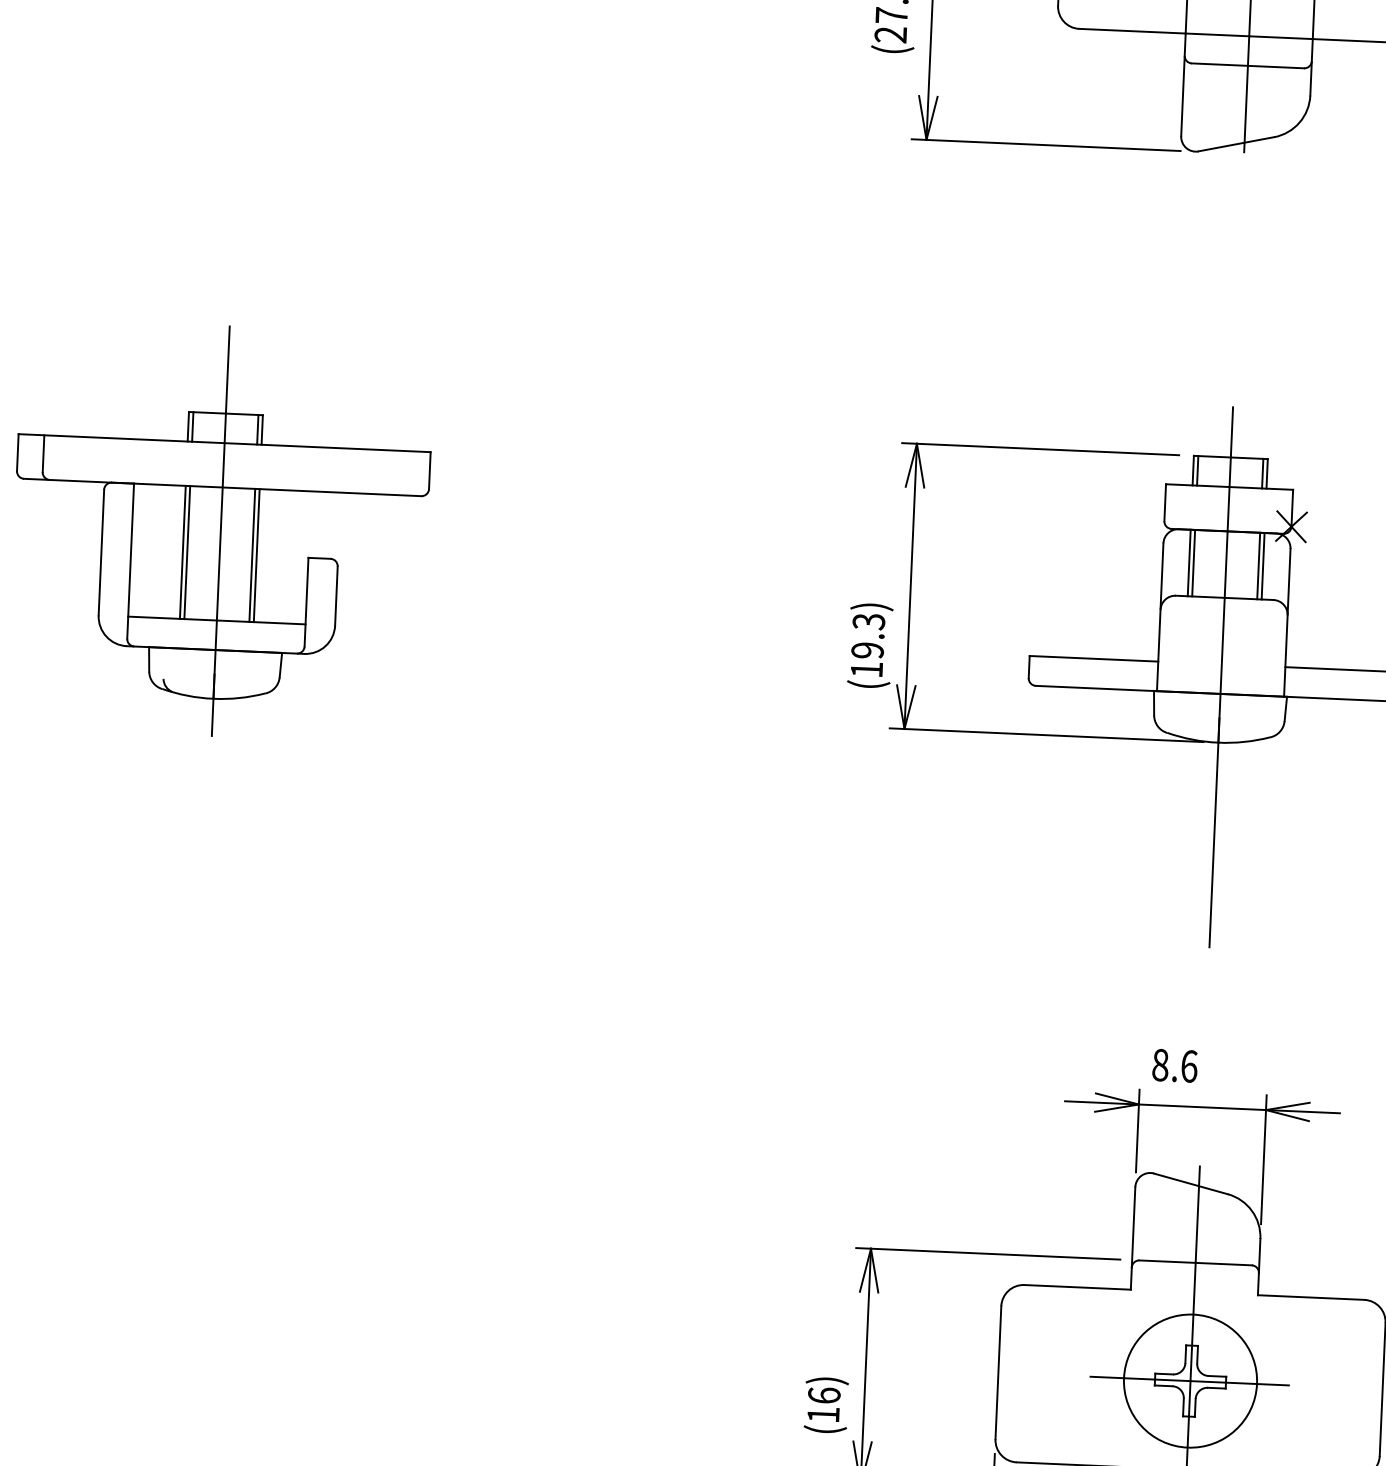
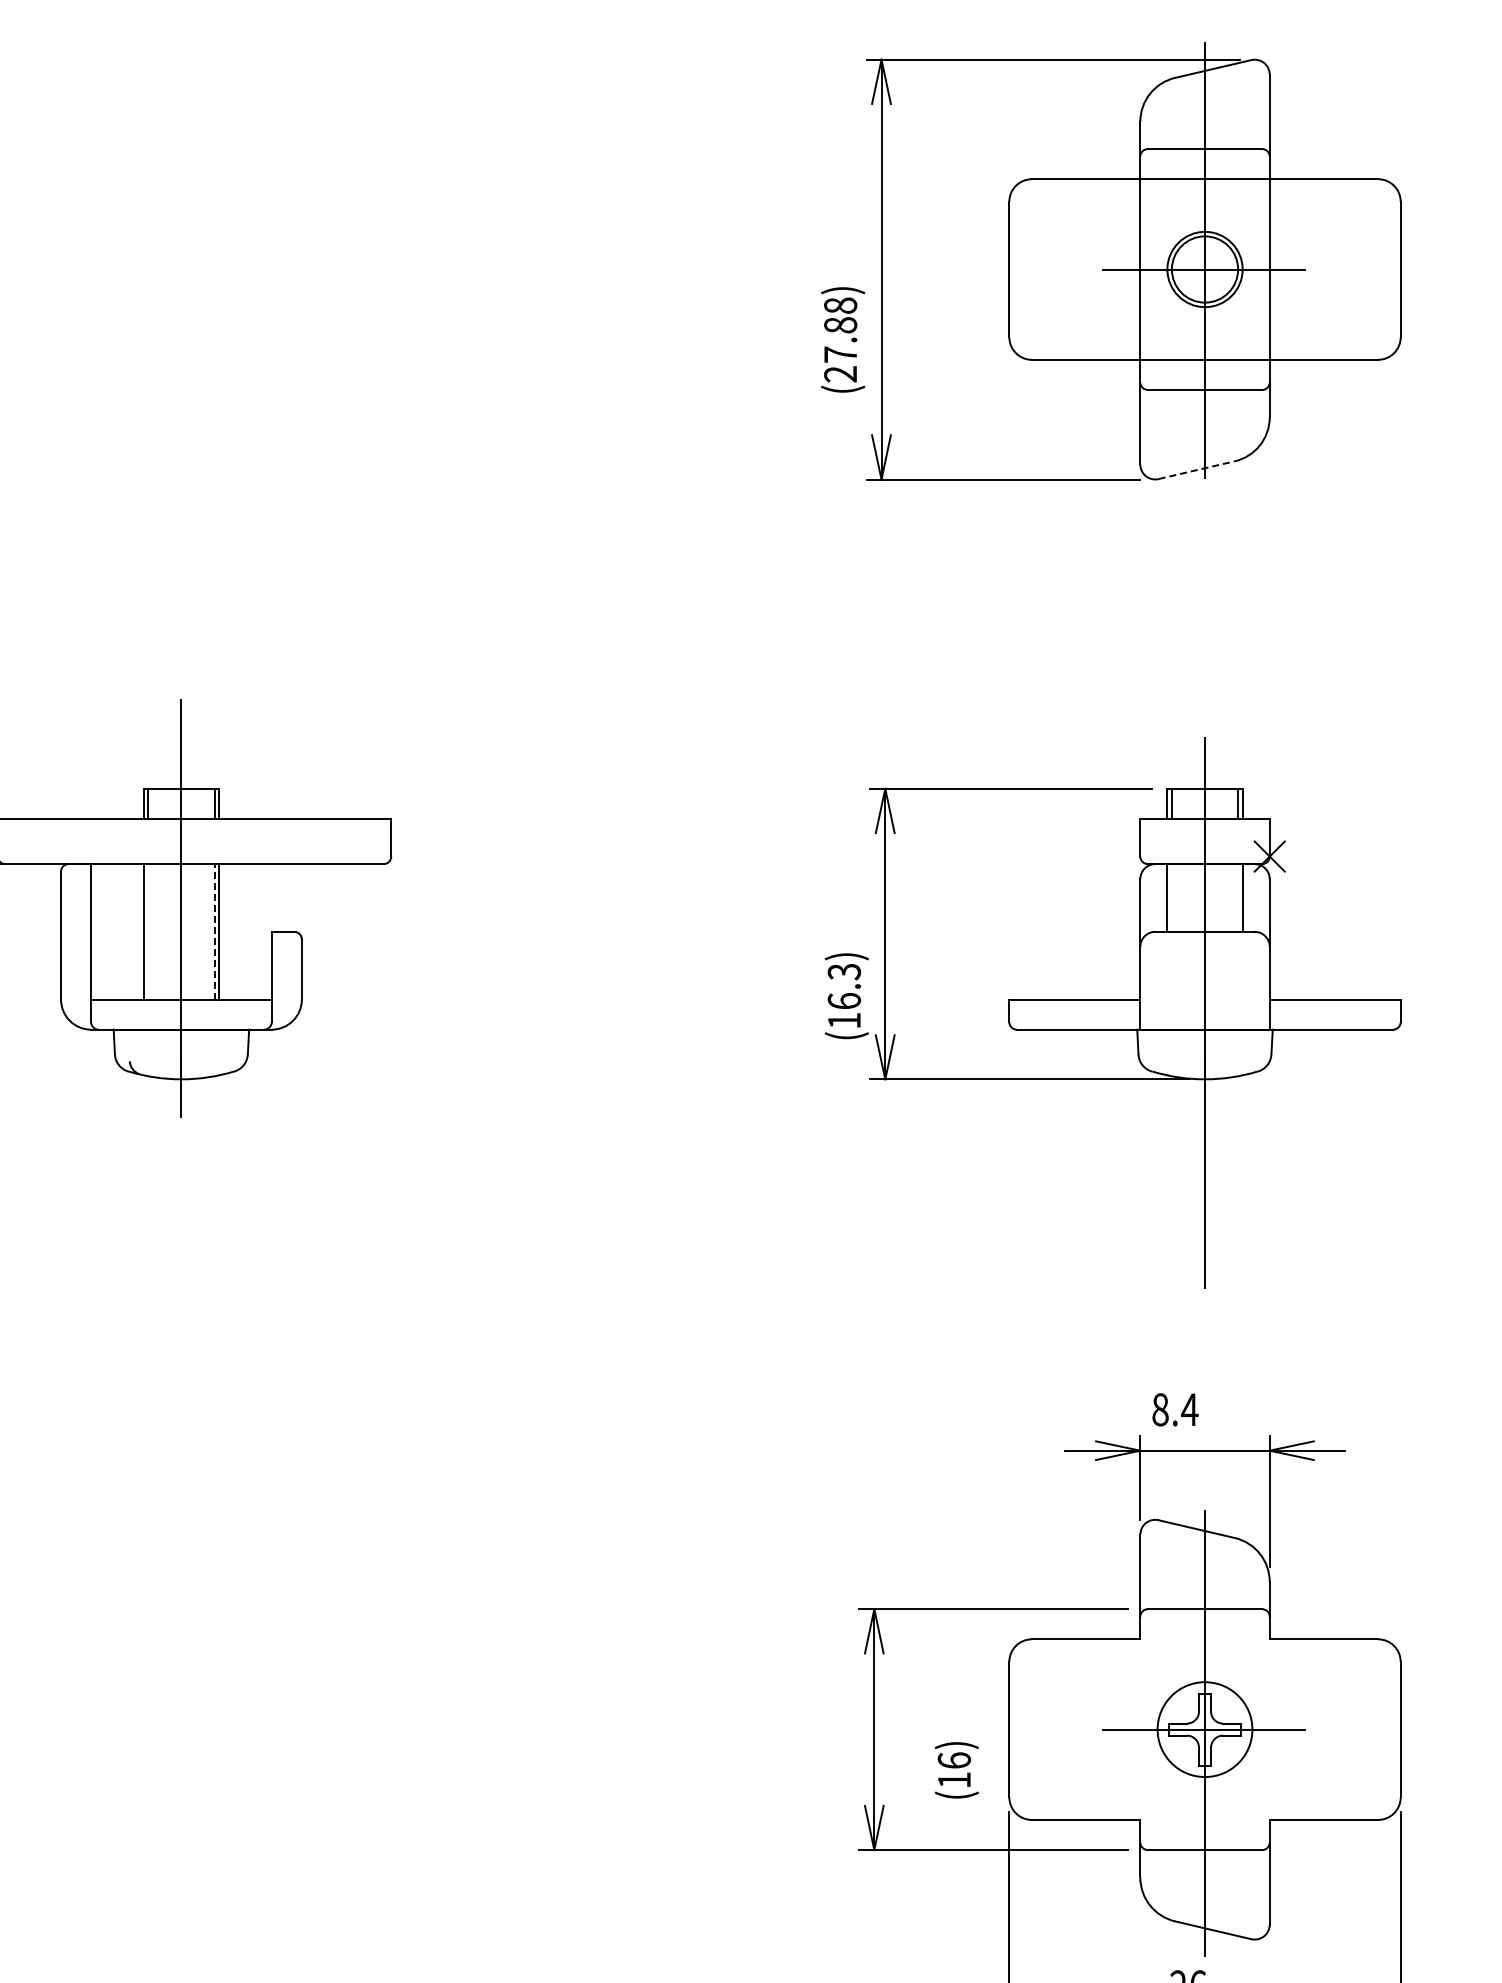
line: (1237, 144) -> (1197, 470), solid -> dashed
line: (187, 552) -> (148, 931), removed
line: (252, 555) -> (214, 931), solid -> dashed
line: (1193, 562) -> (1171, 897), removed
line: (1259, 565) -> (1238, 897), removed
text: (867, 650) -> (844, 1001), (19.3) -> (16.3)
text: (1189, 1066) -> (1189, 1409), 8.6 -> 8.4
circle: (1190, 1380) -> (1204, 1729), size x0.7
text: (825, 1405) -> (956, 1770), moved

